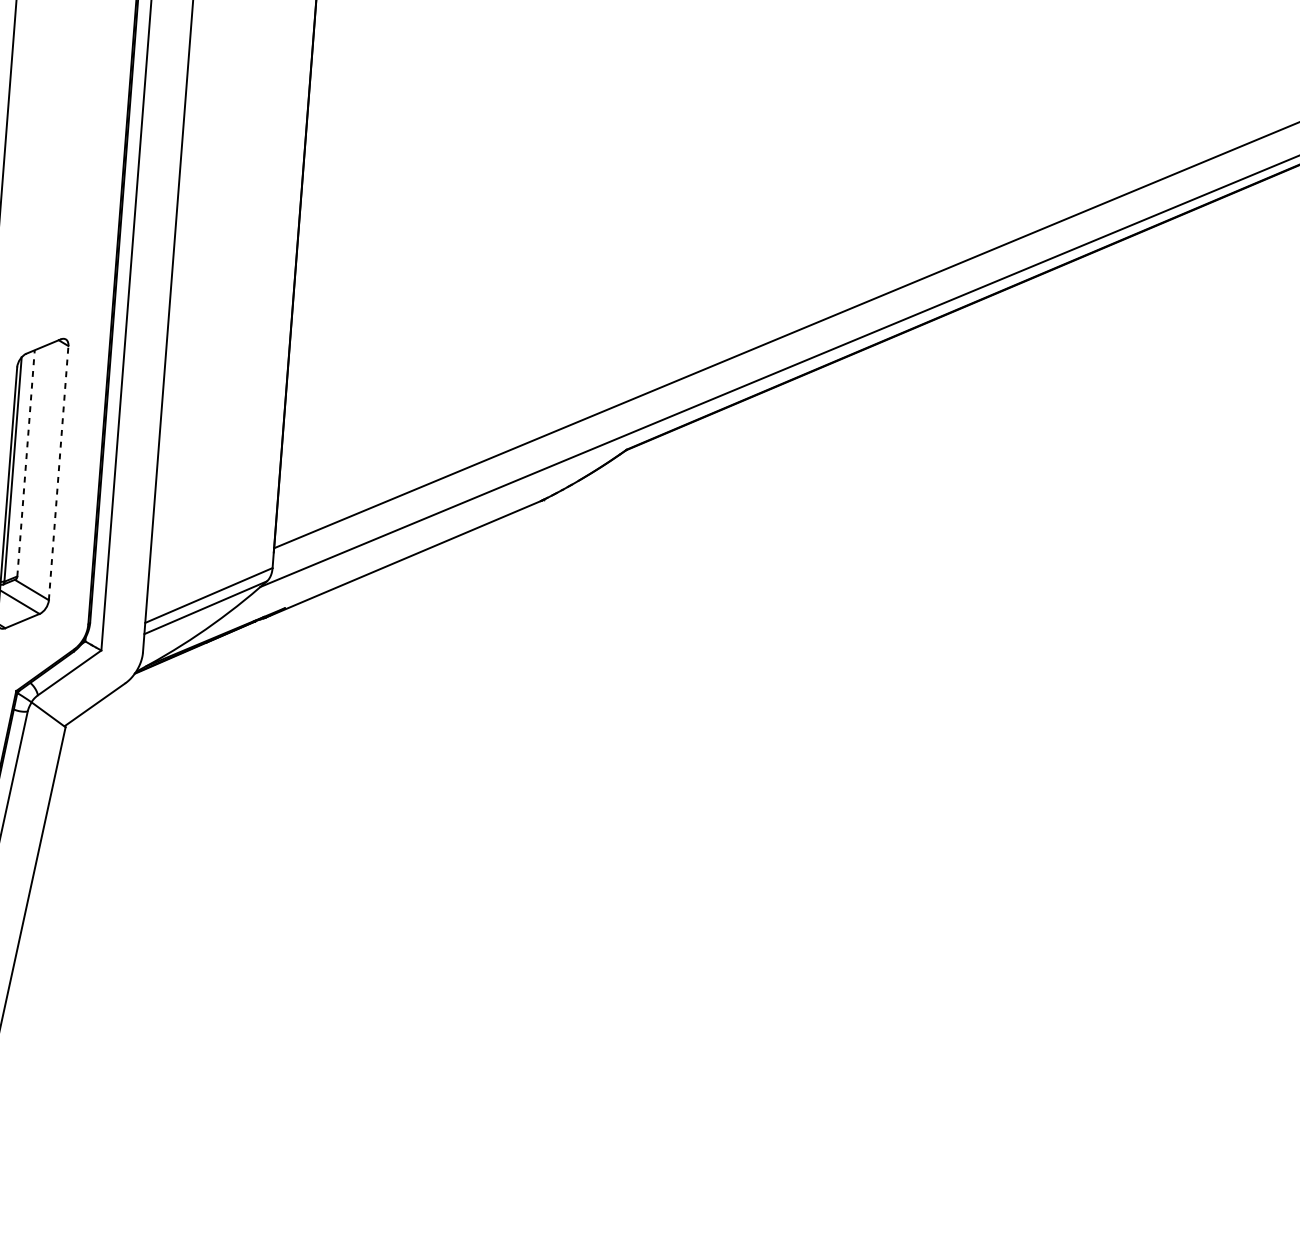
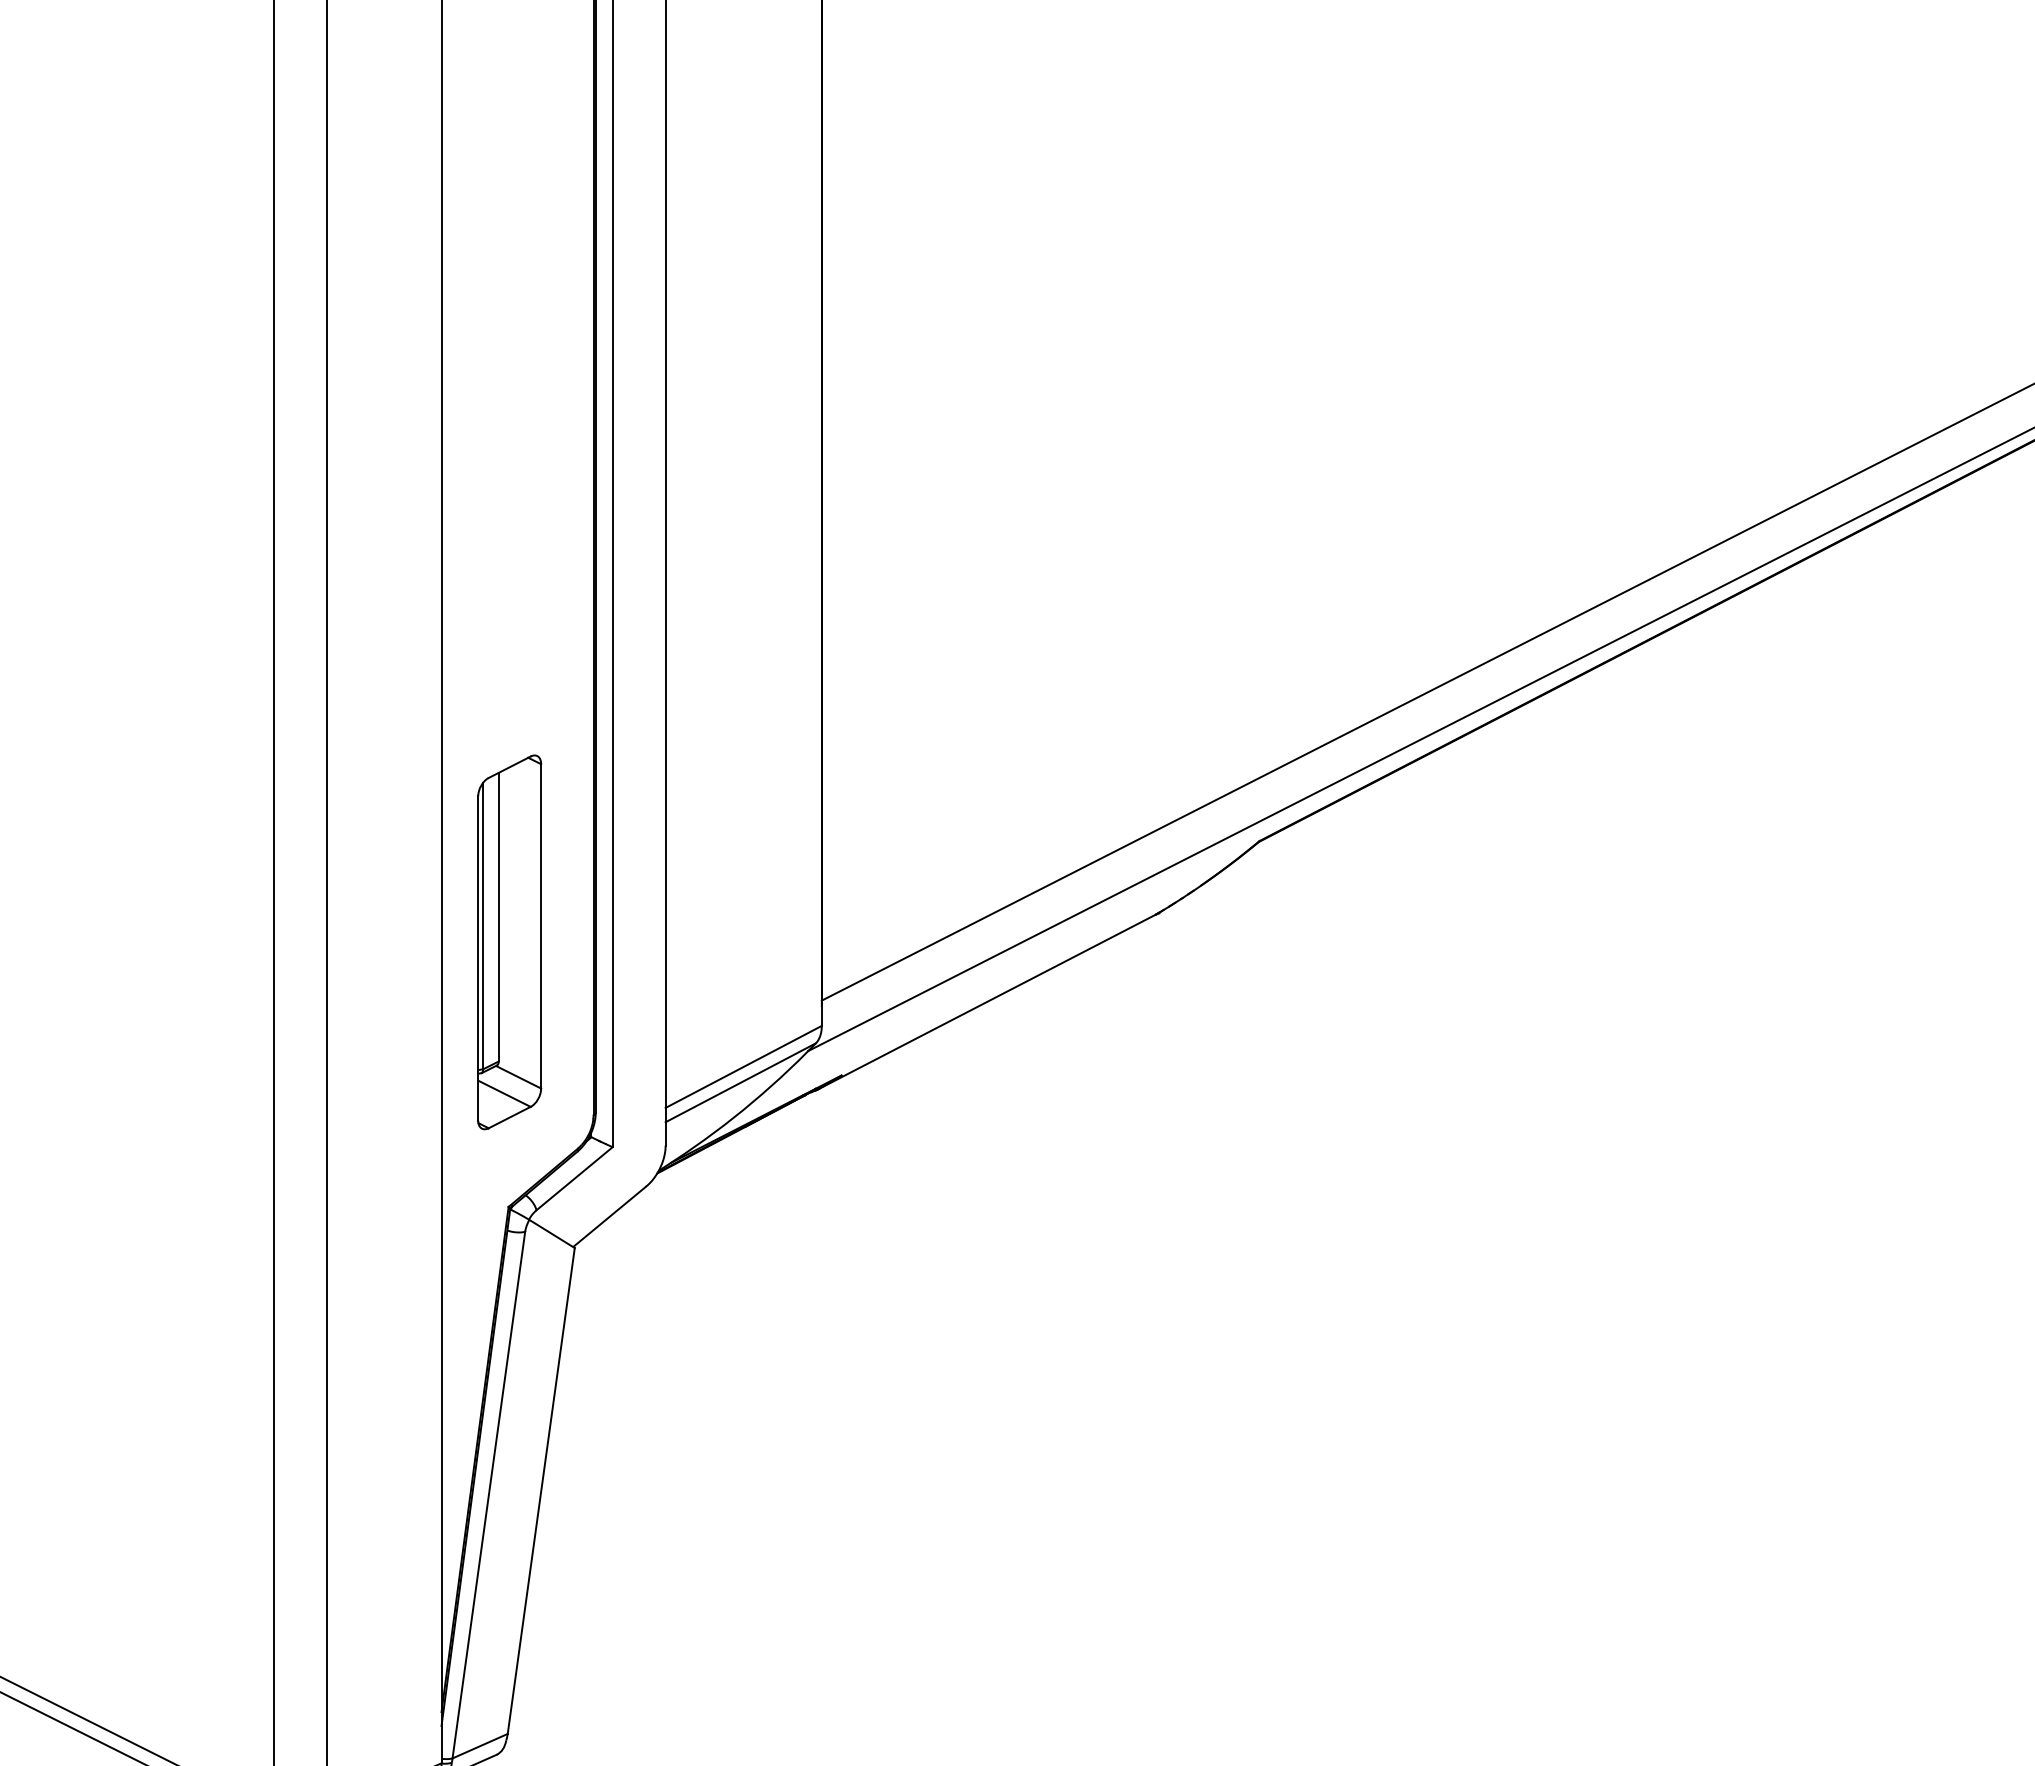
line: (25, 462) -> (498, 916), dashed -> solid
line: (58, 472) -> (541, 925), dashed -> solid

